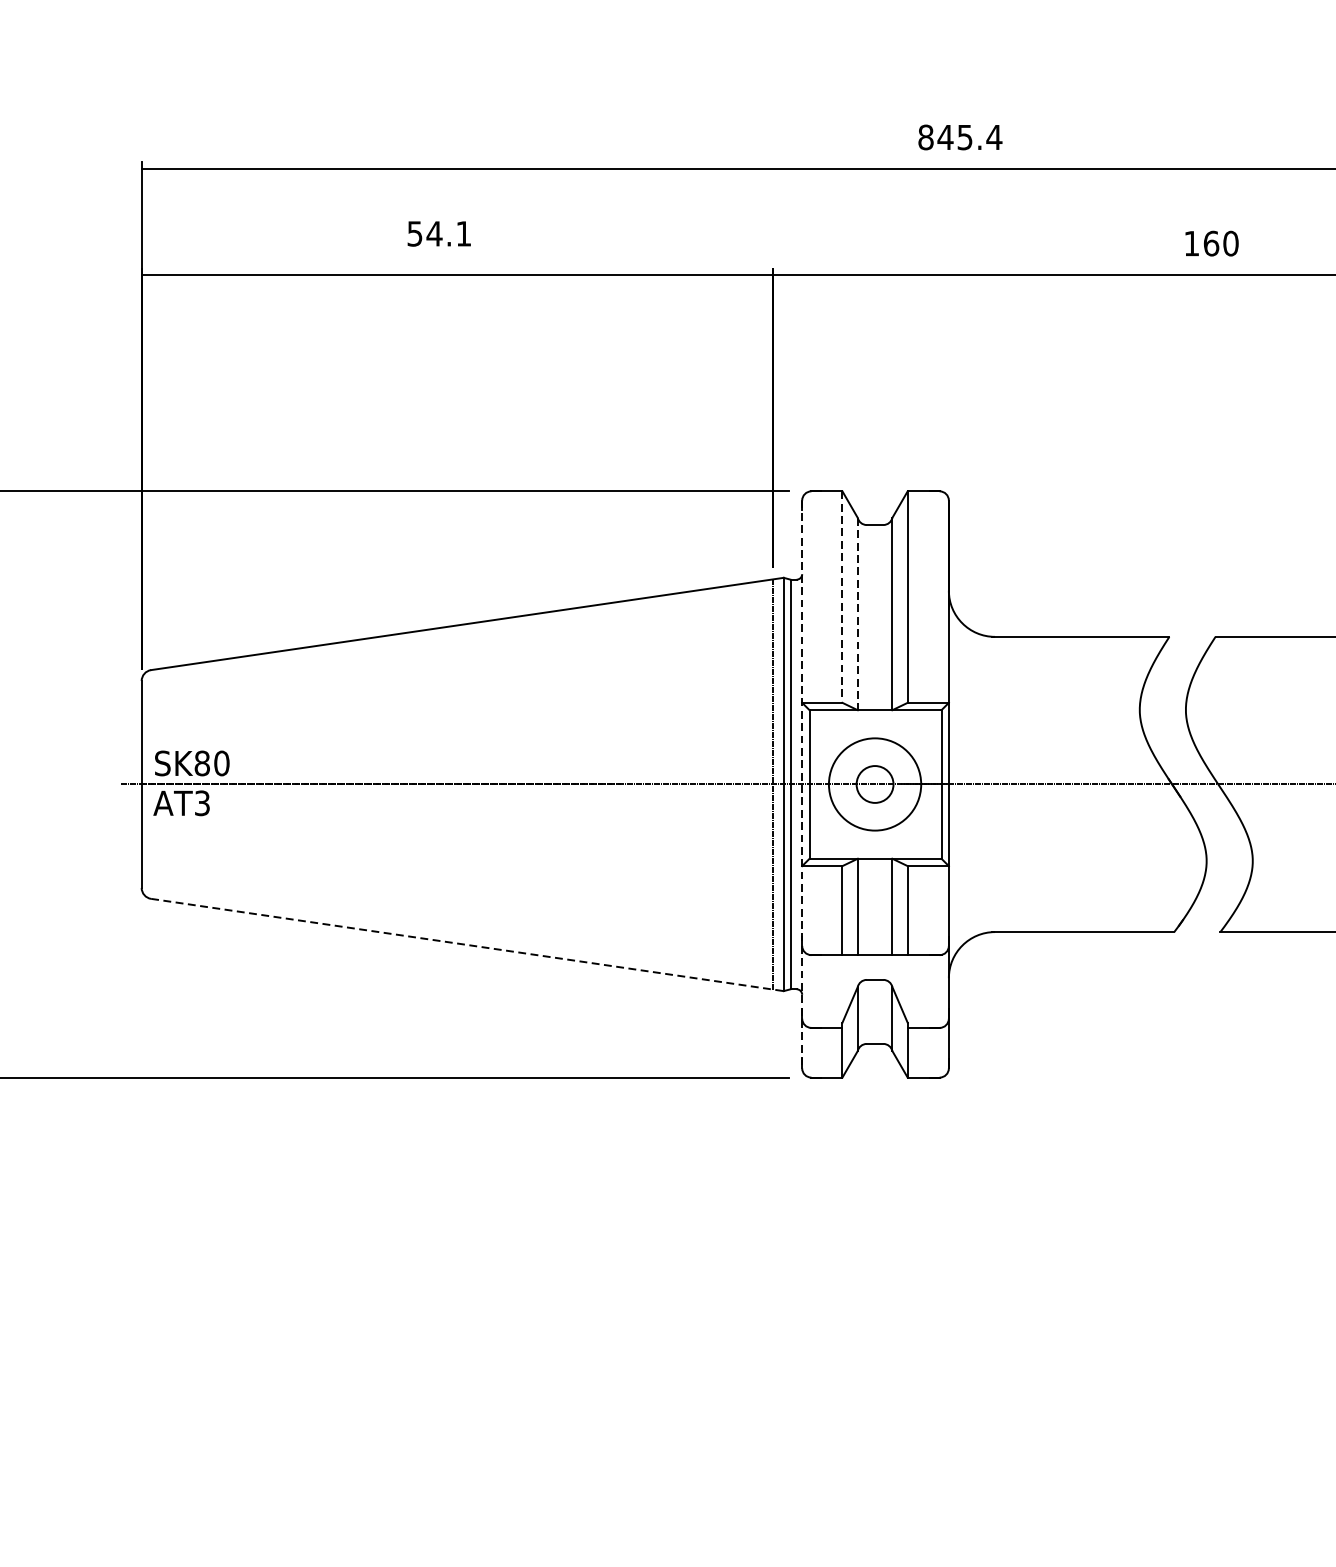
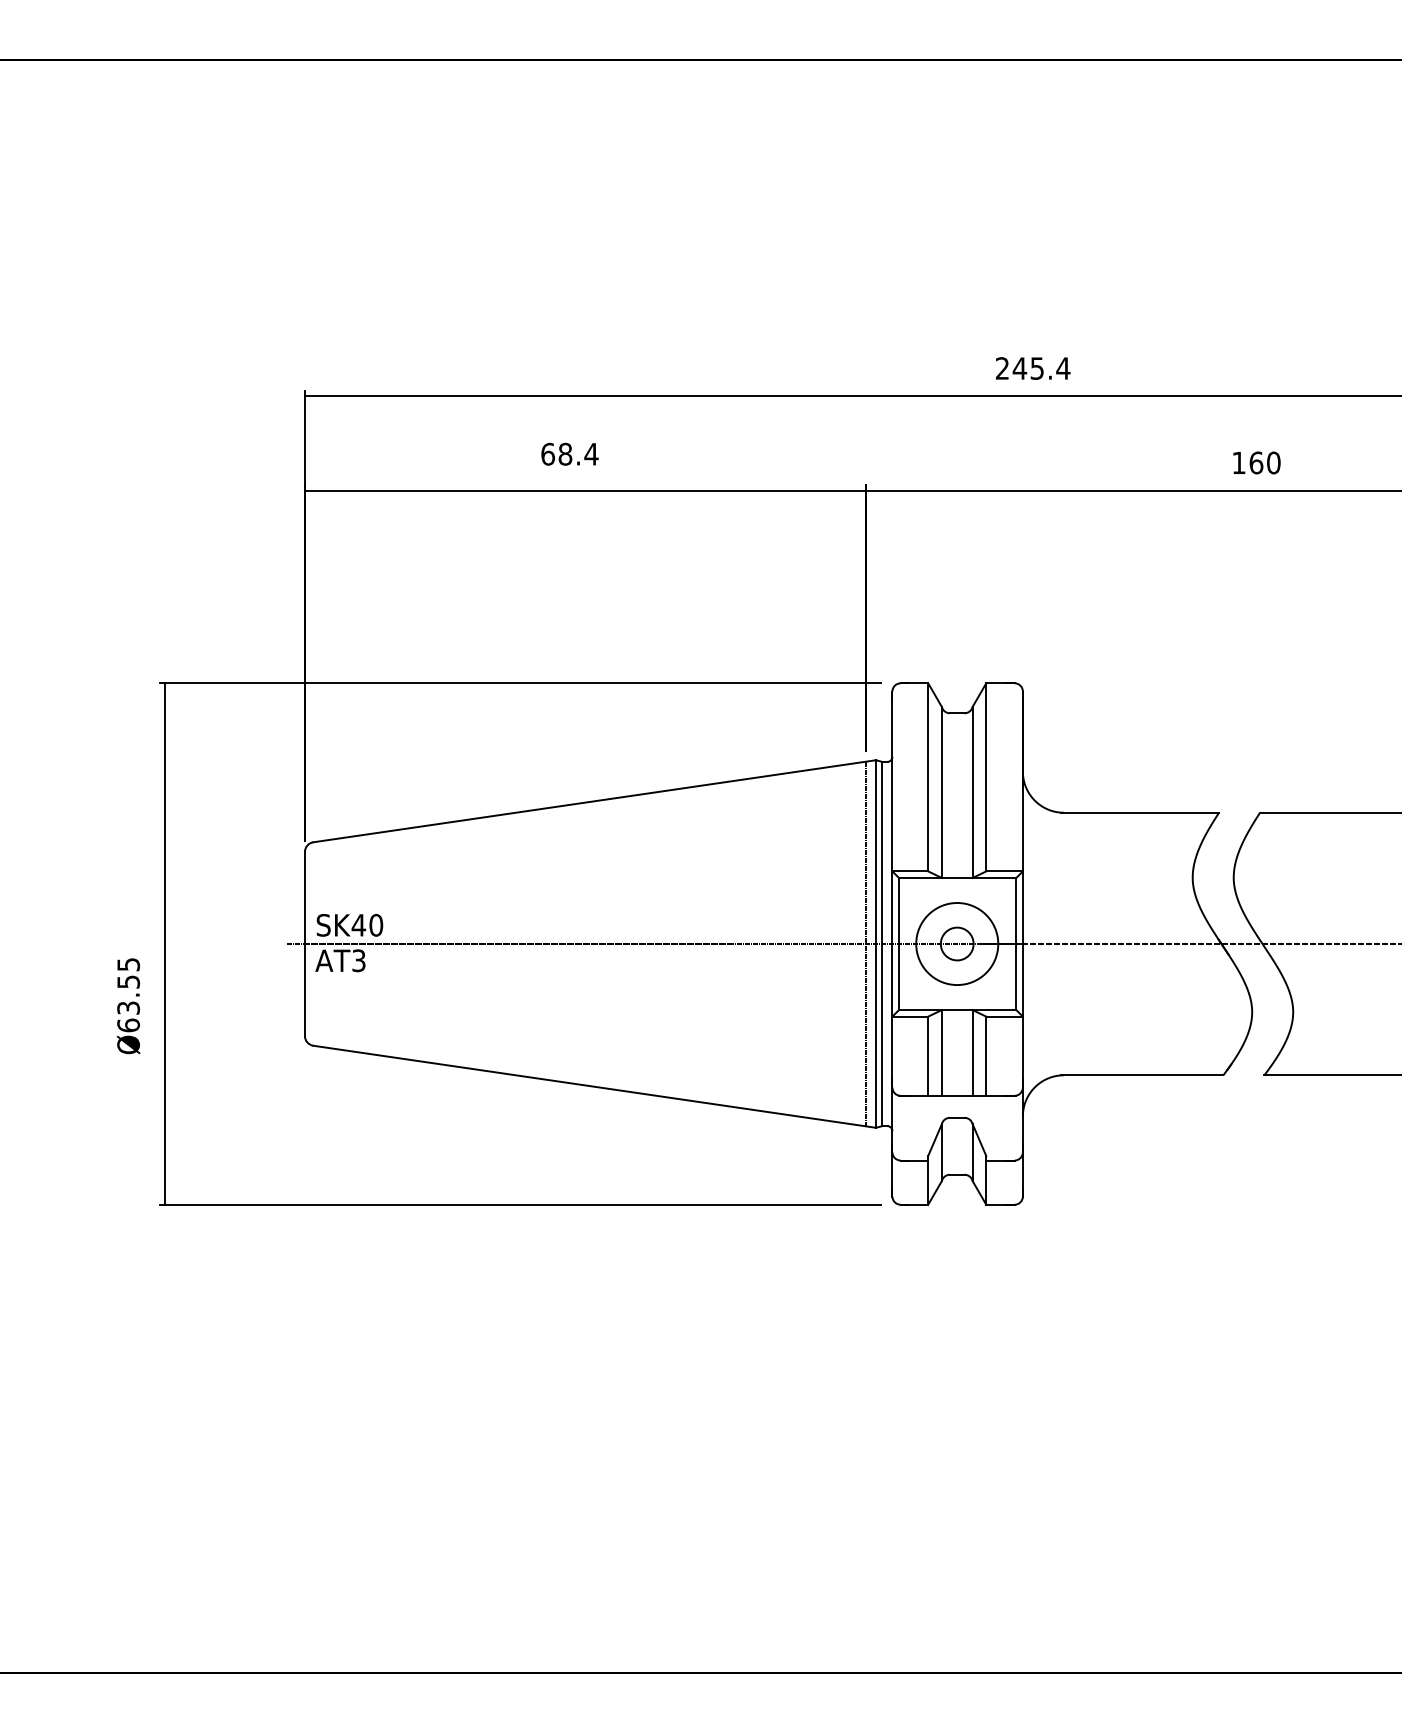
text: (925, 137) -> (1002, 368), 845.4 -> 245.4
text: (439, 232) -> (569, 453), 54.1 -> 68.4
line: (842, 597) -> (928, 777), dashed -> solid
line: (857, 614) -> (941, 792), dashed -> solid
text: (201, 762) -> (358, 924), SK80 -> SK40
line: (802, 785) -> (892, 944), dashed -> solid
line: (468, 944) -> (595, 1086), dashed -> solid

